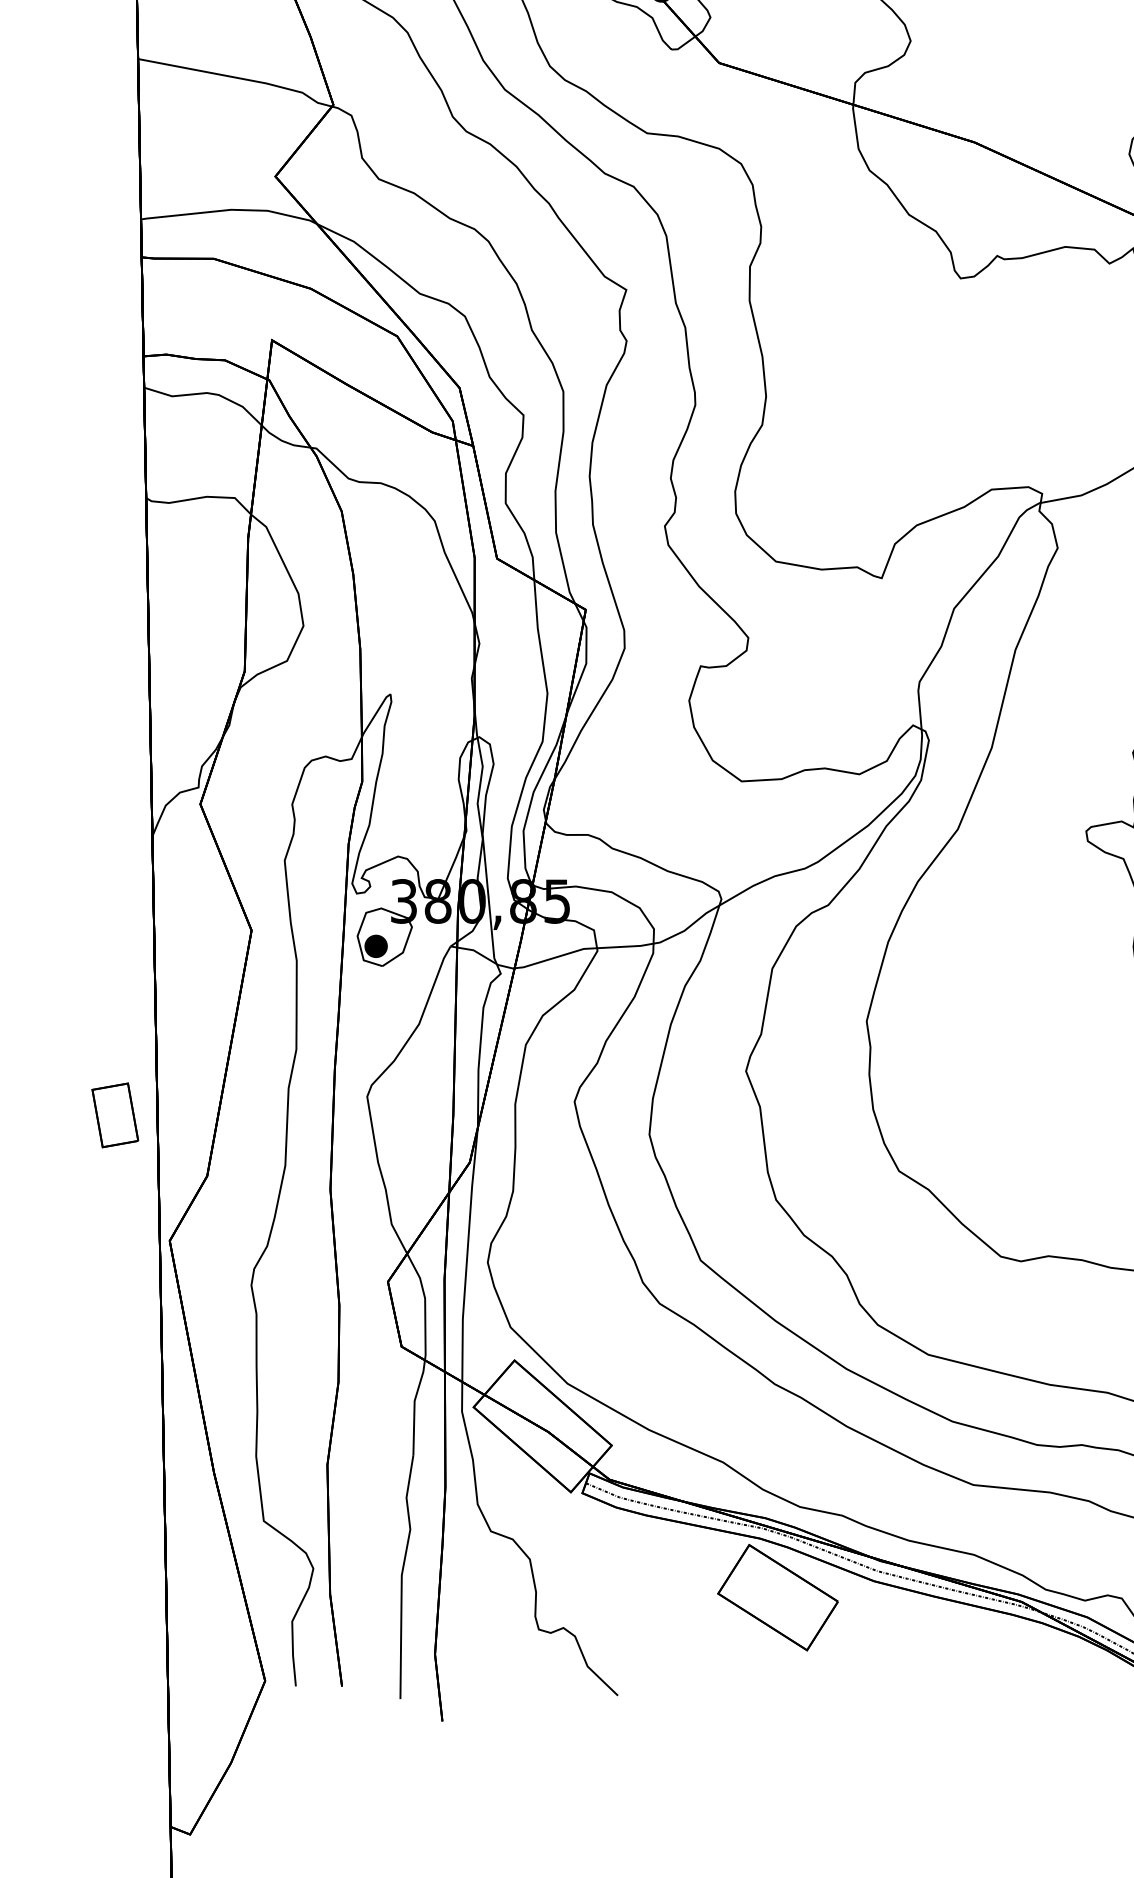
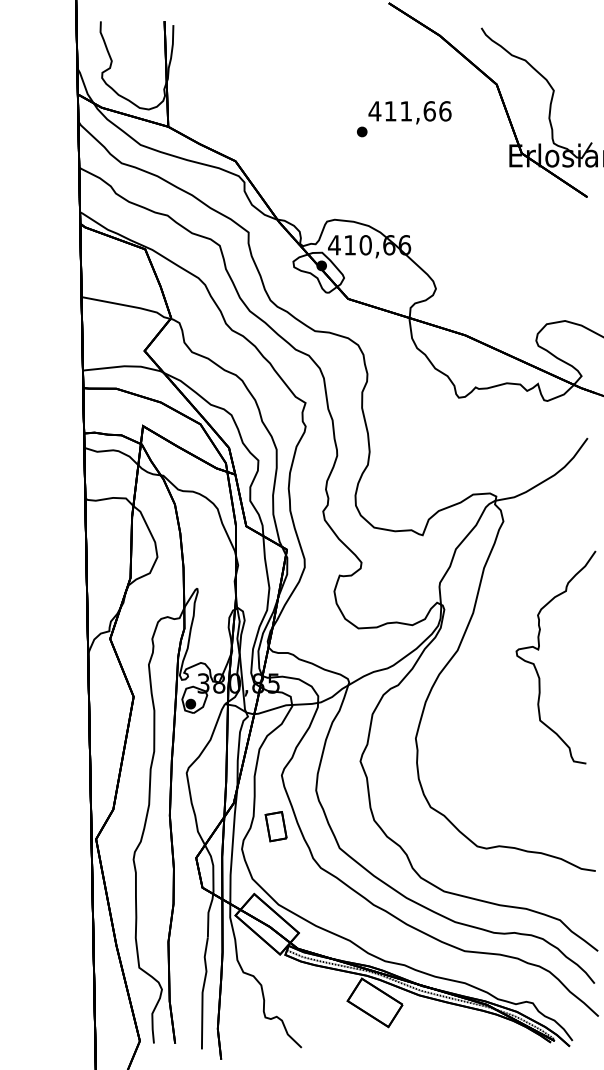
part: (113, 1115) -> (275, 826), moved

